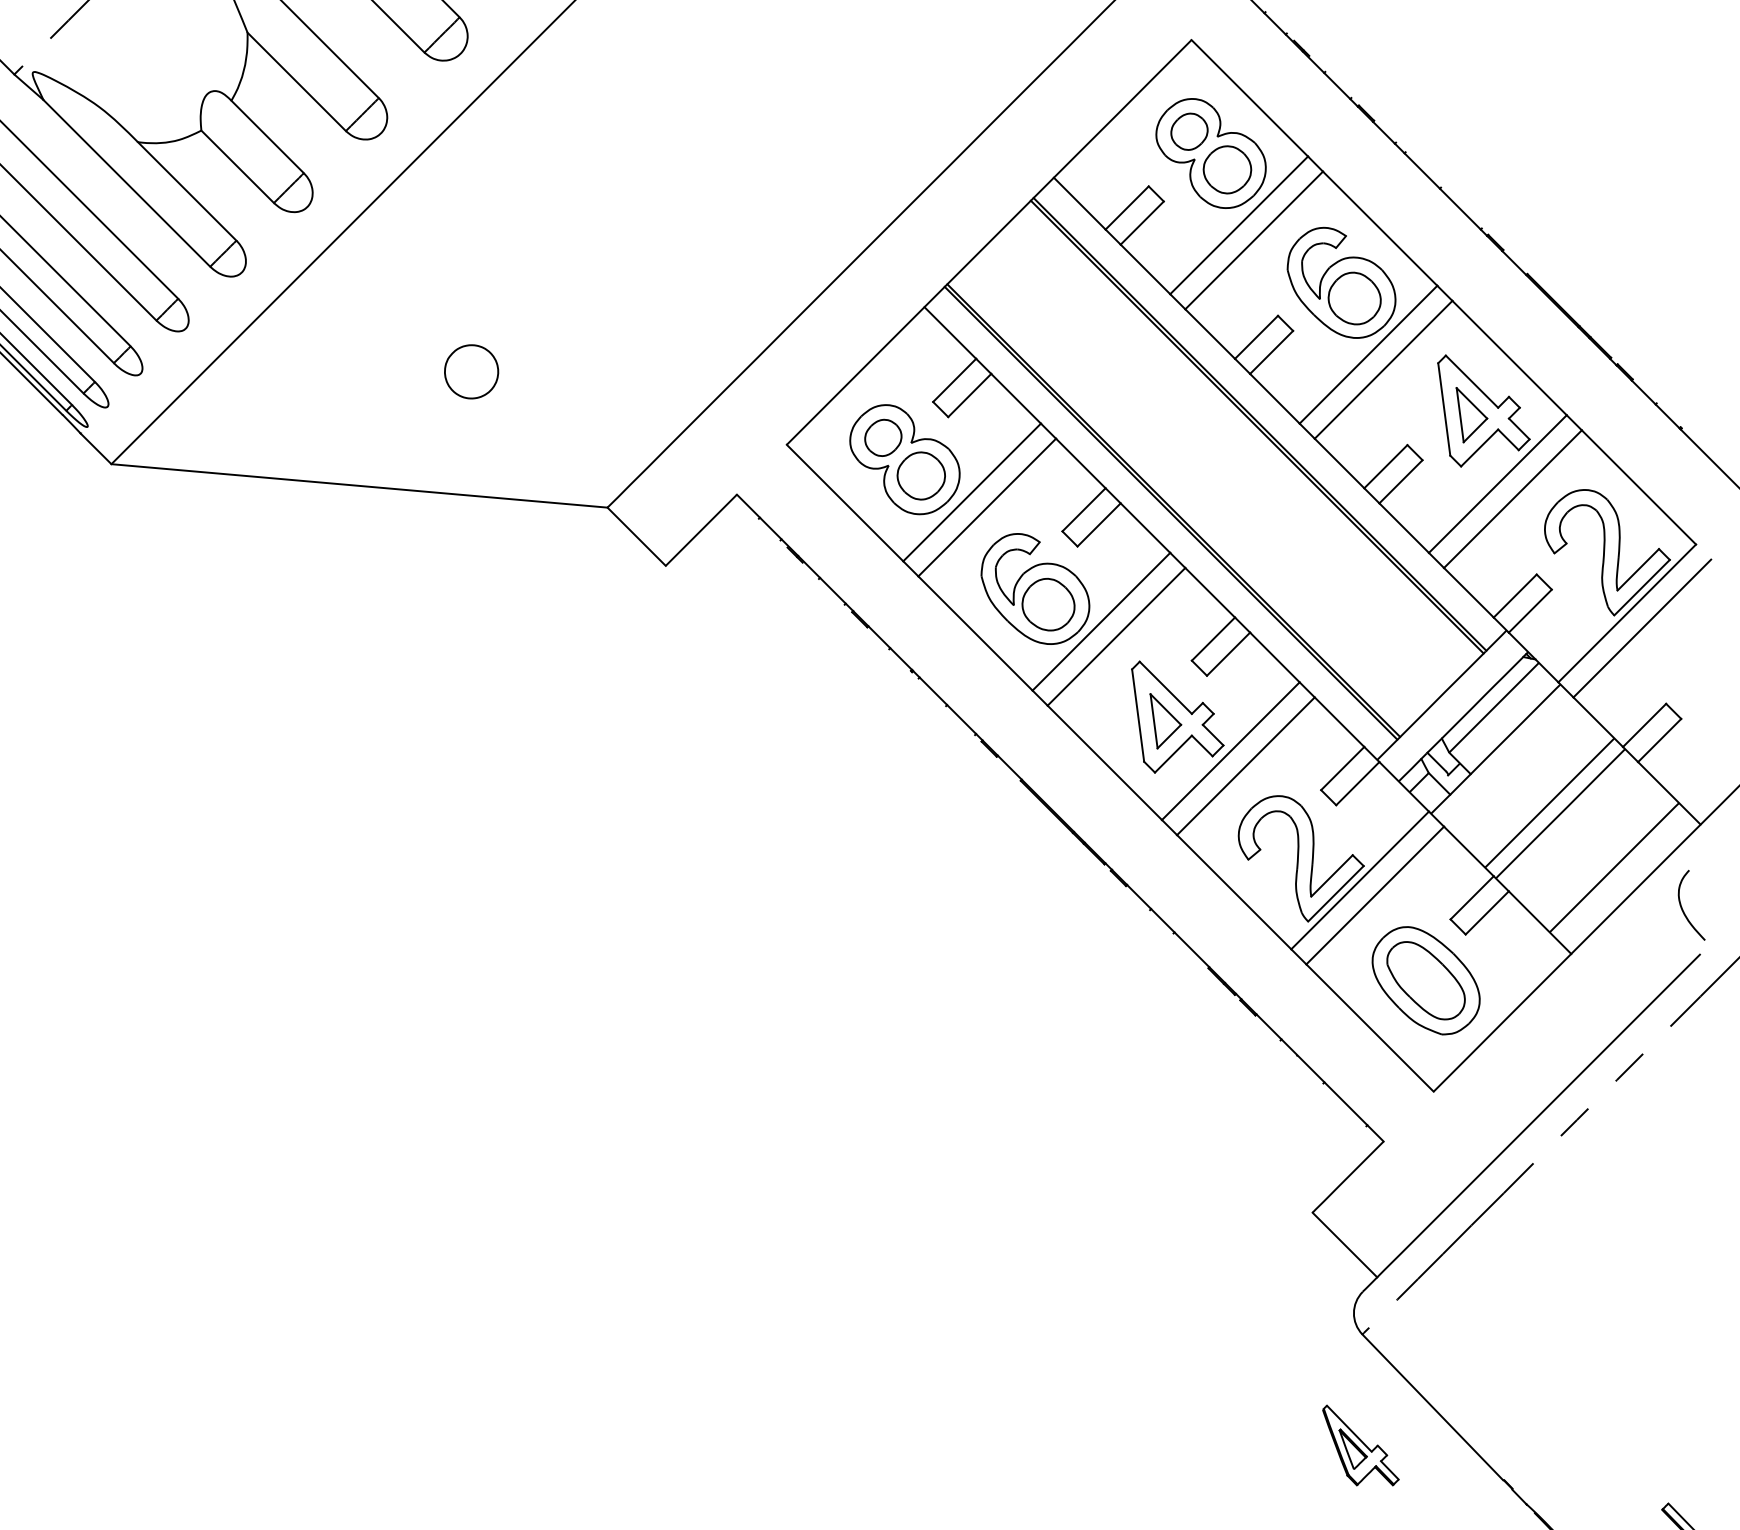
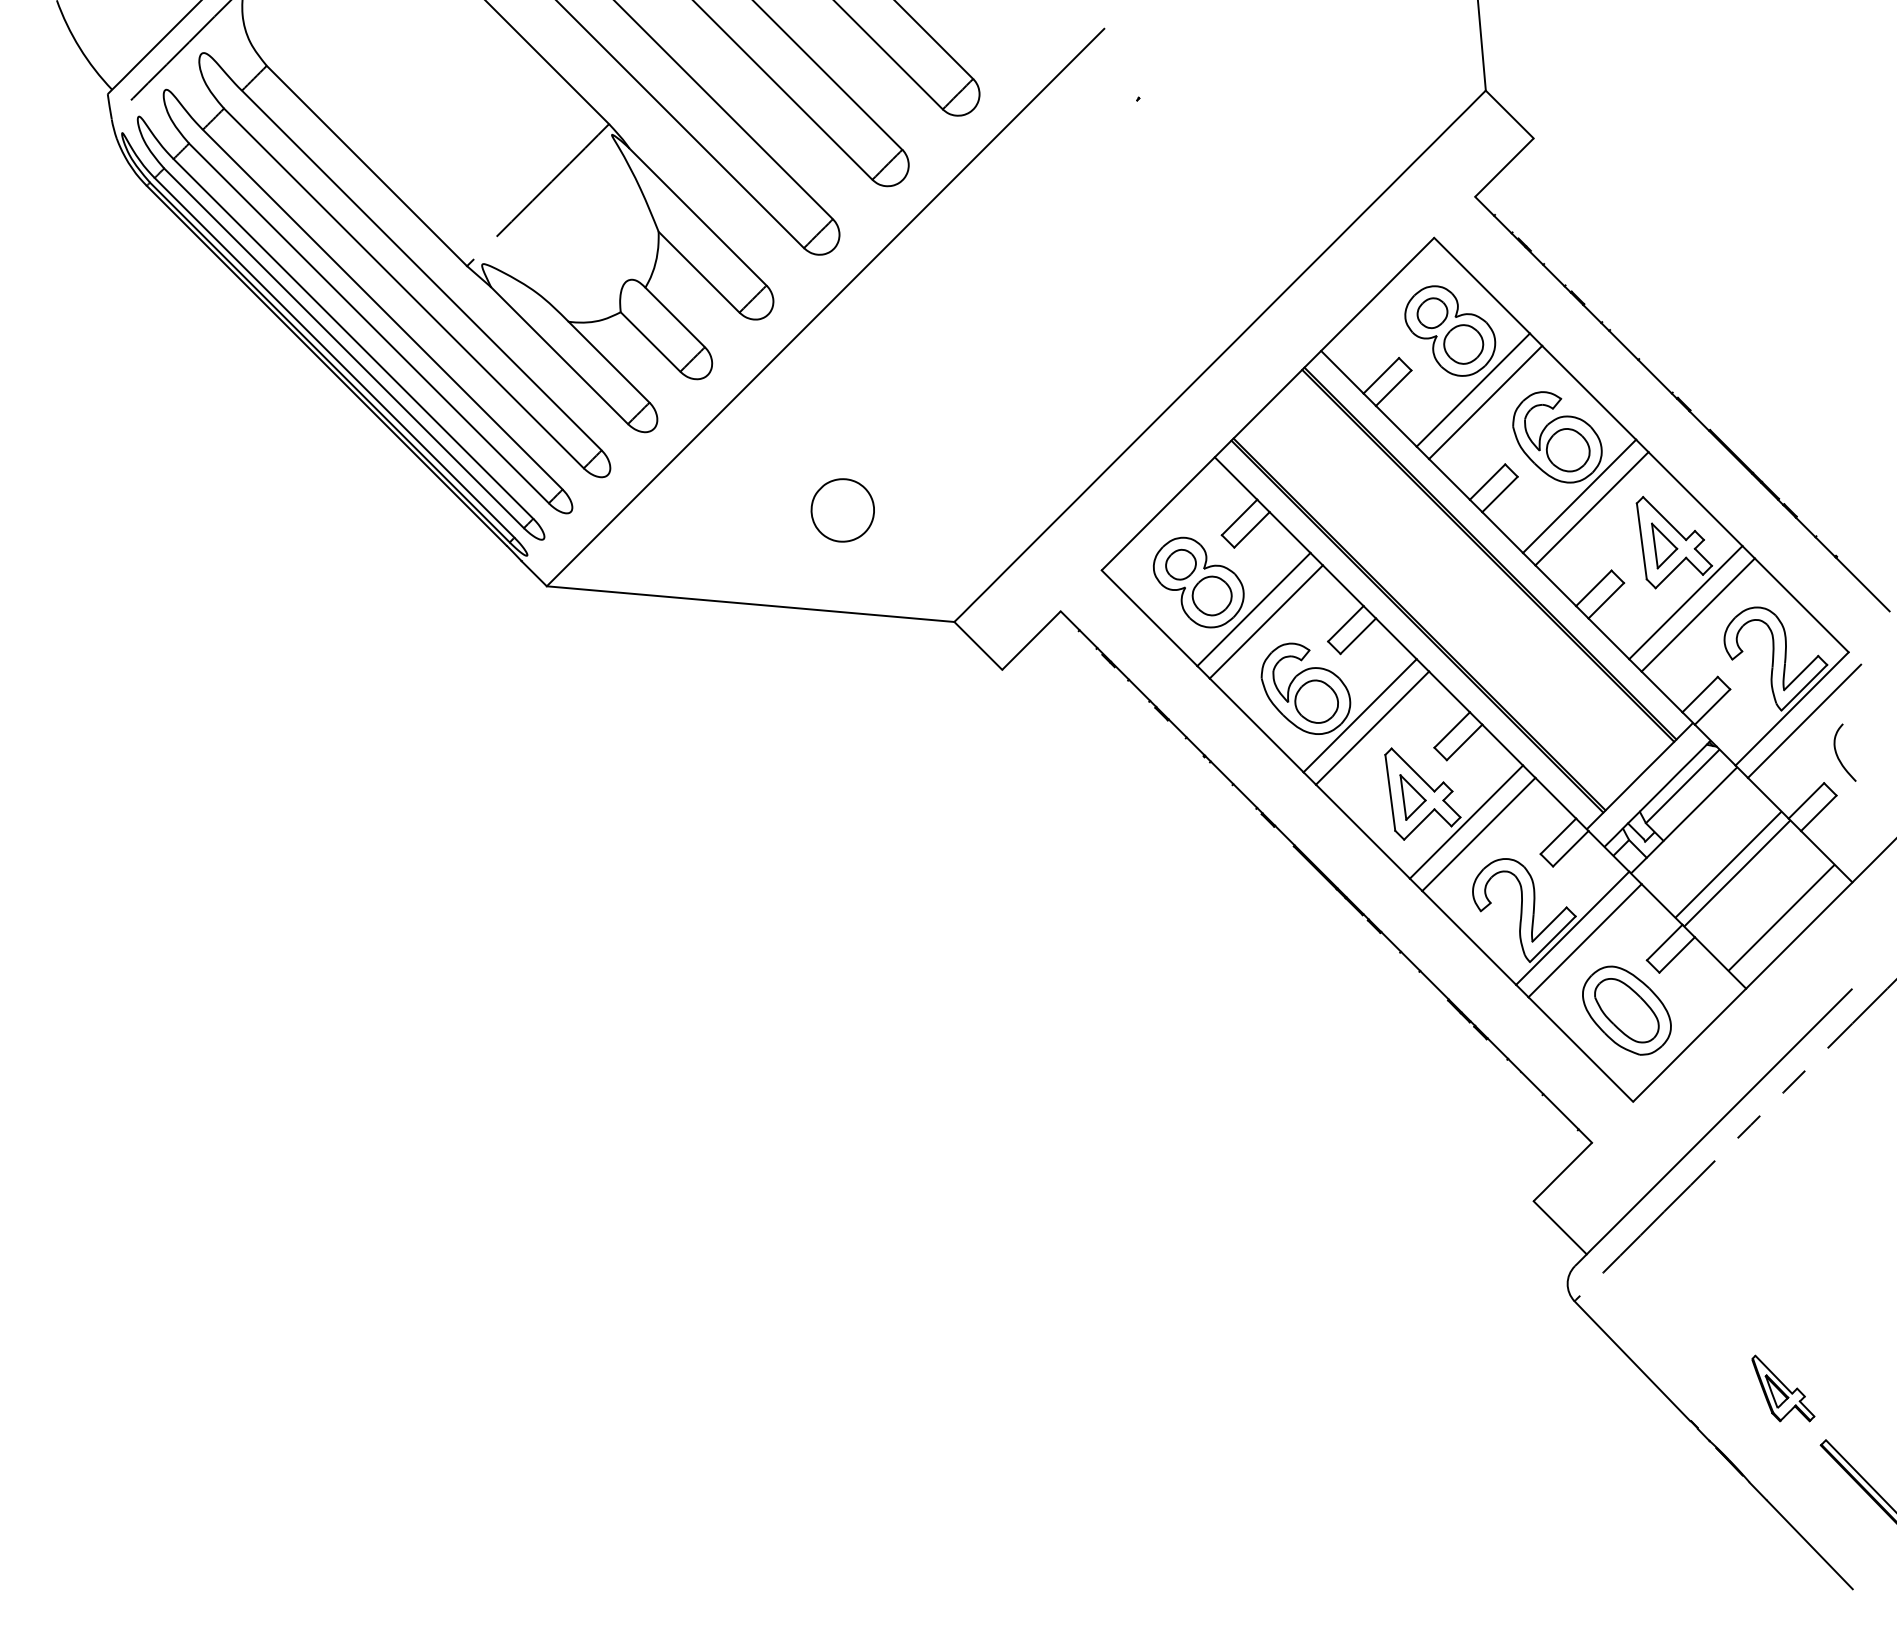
part: (471, 371) -> (842, 510), size x1.43
curve: (1683, 908) -> (1838, 755), moved
part: (1361, 1445) -> (1783, 1388), moved

